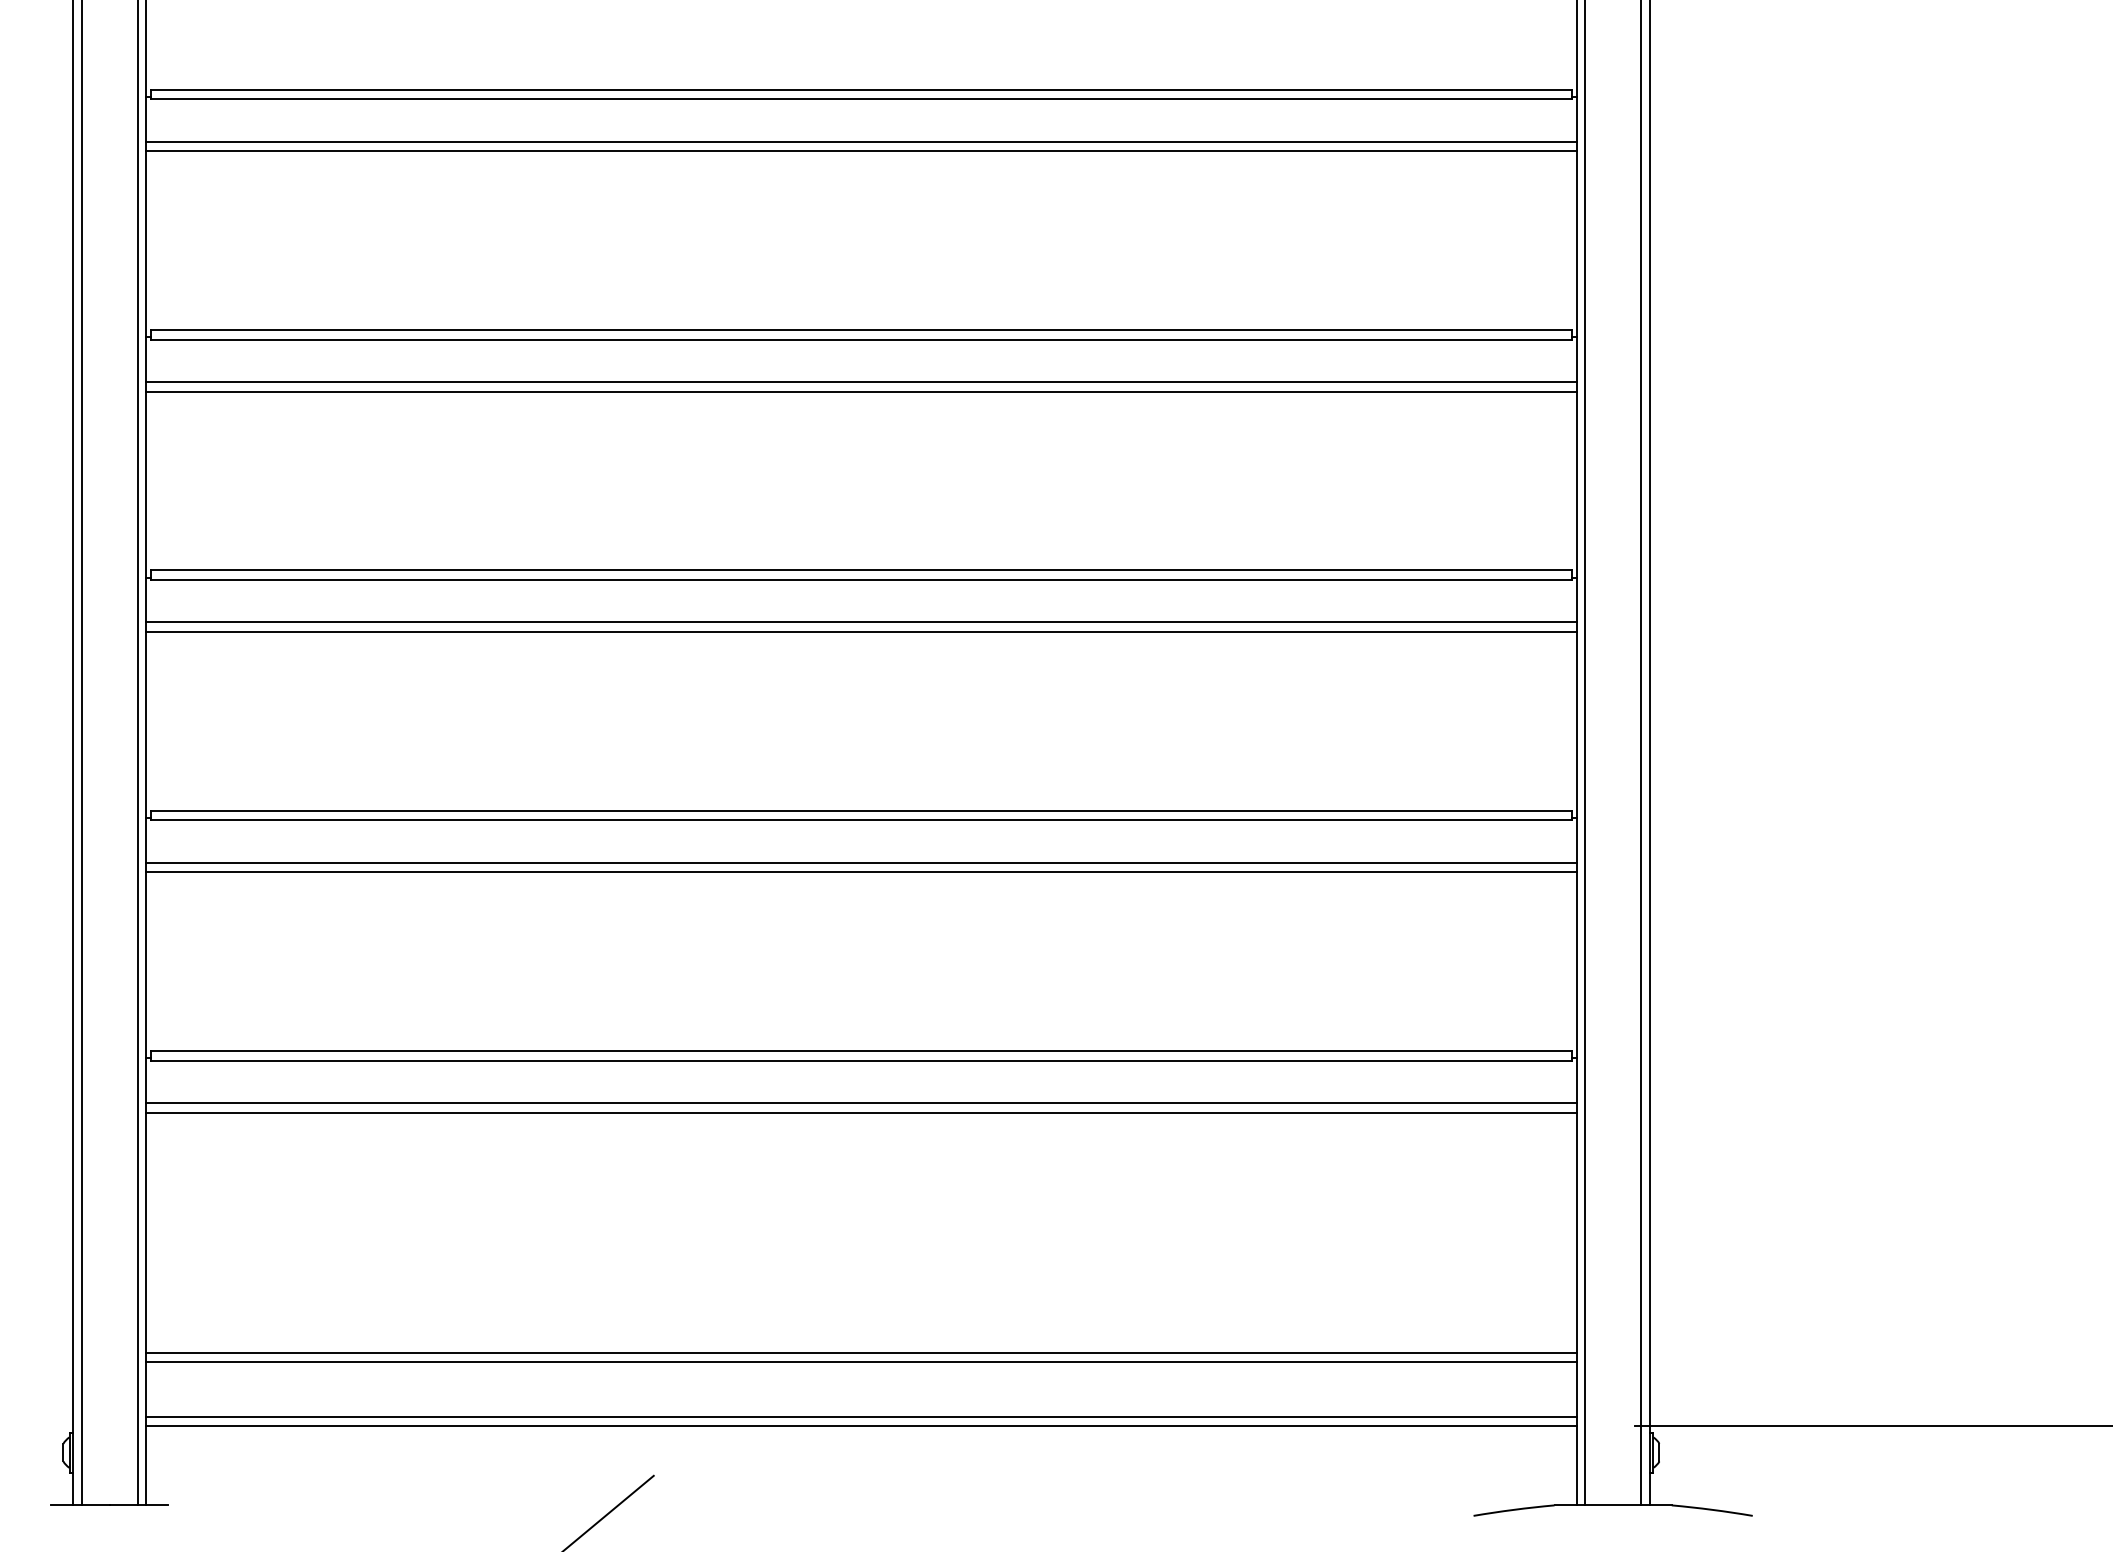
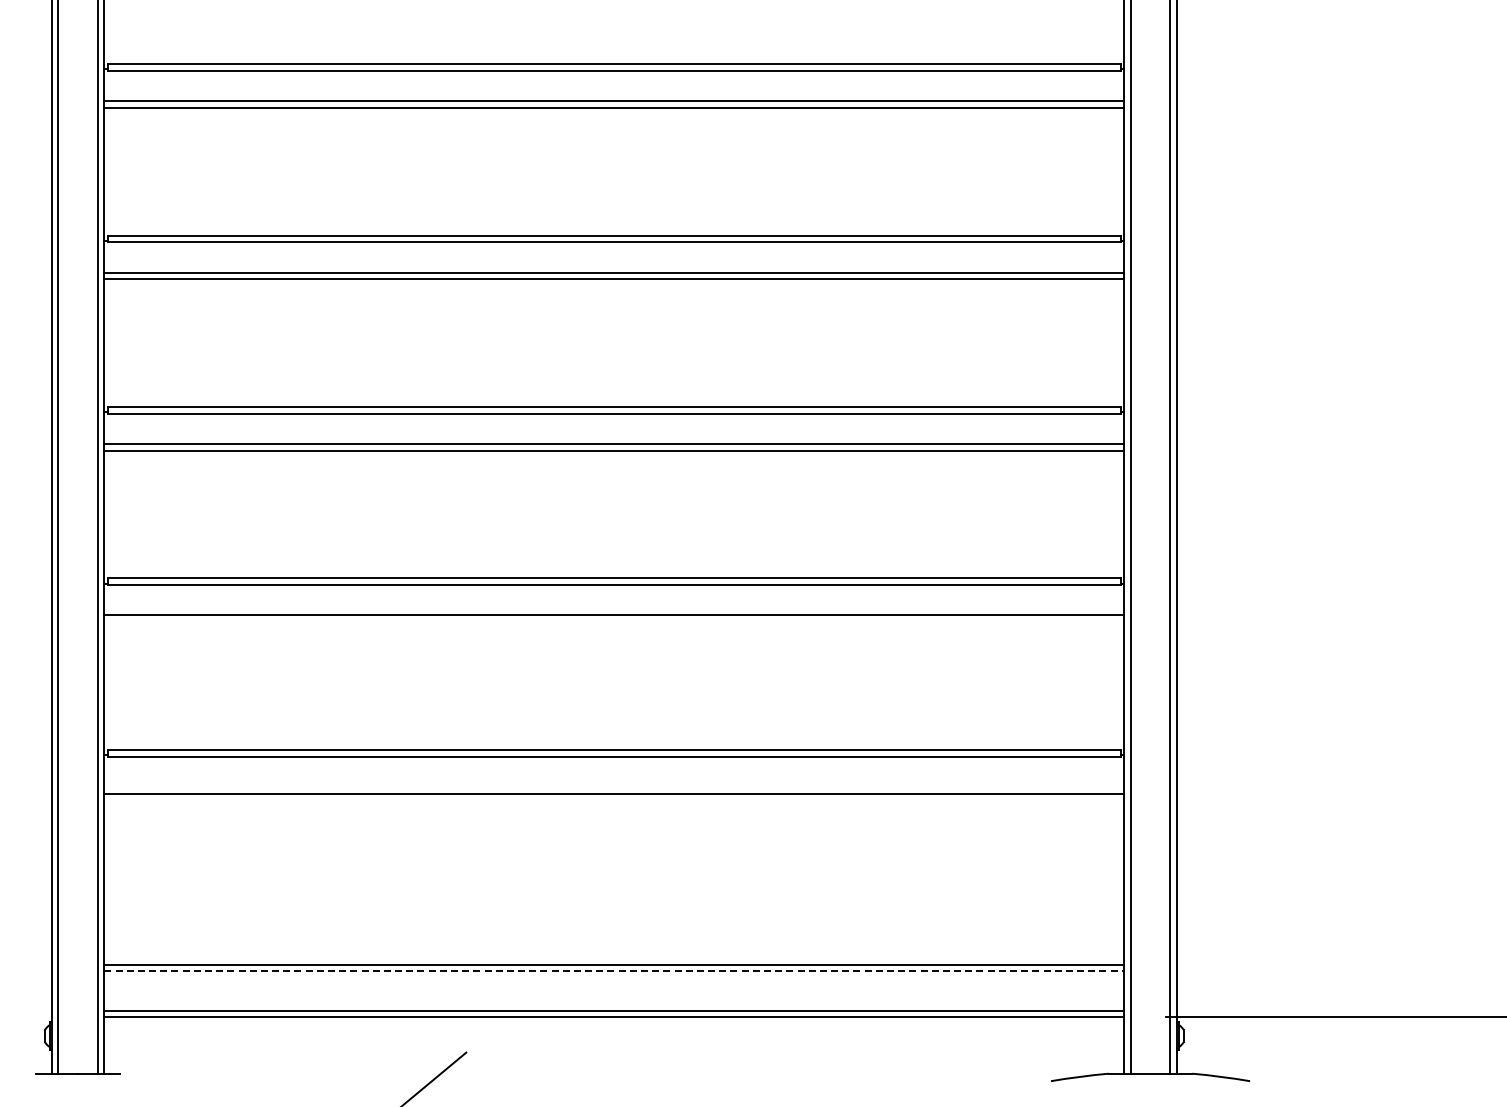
line: (861, 872) -> (614, 622), removed
line: (861, 1102) -> (614, 786), removed
line: (861, 1362) -> (614, 971), solid -> dashed

